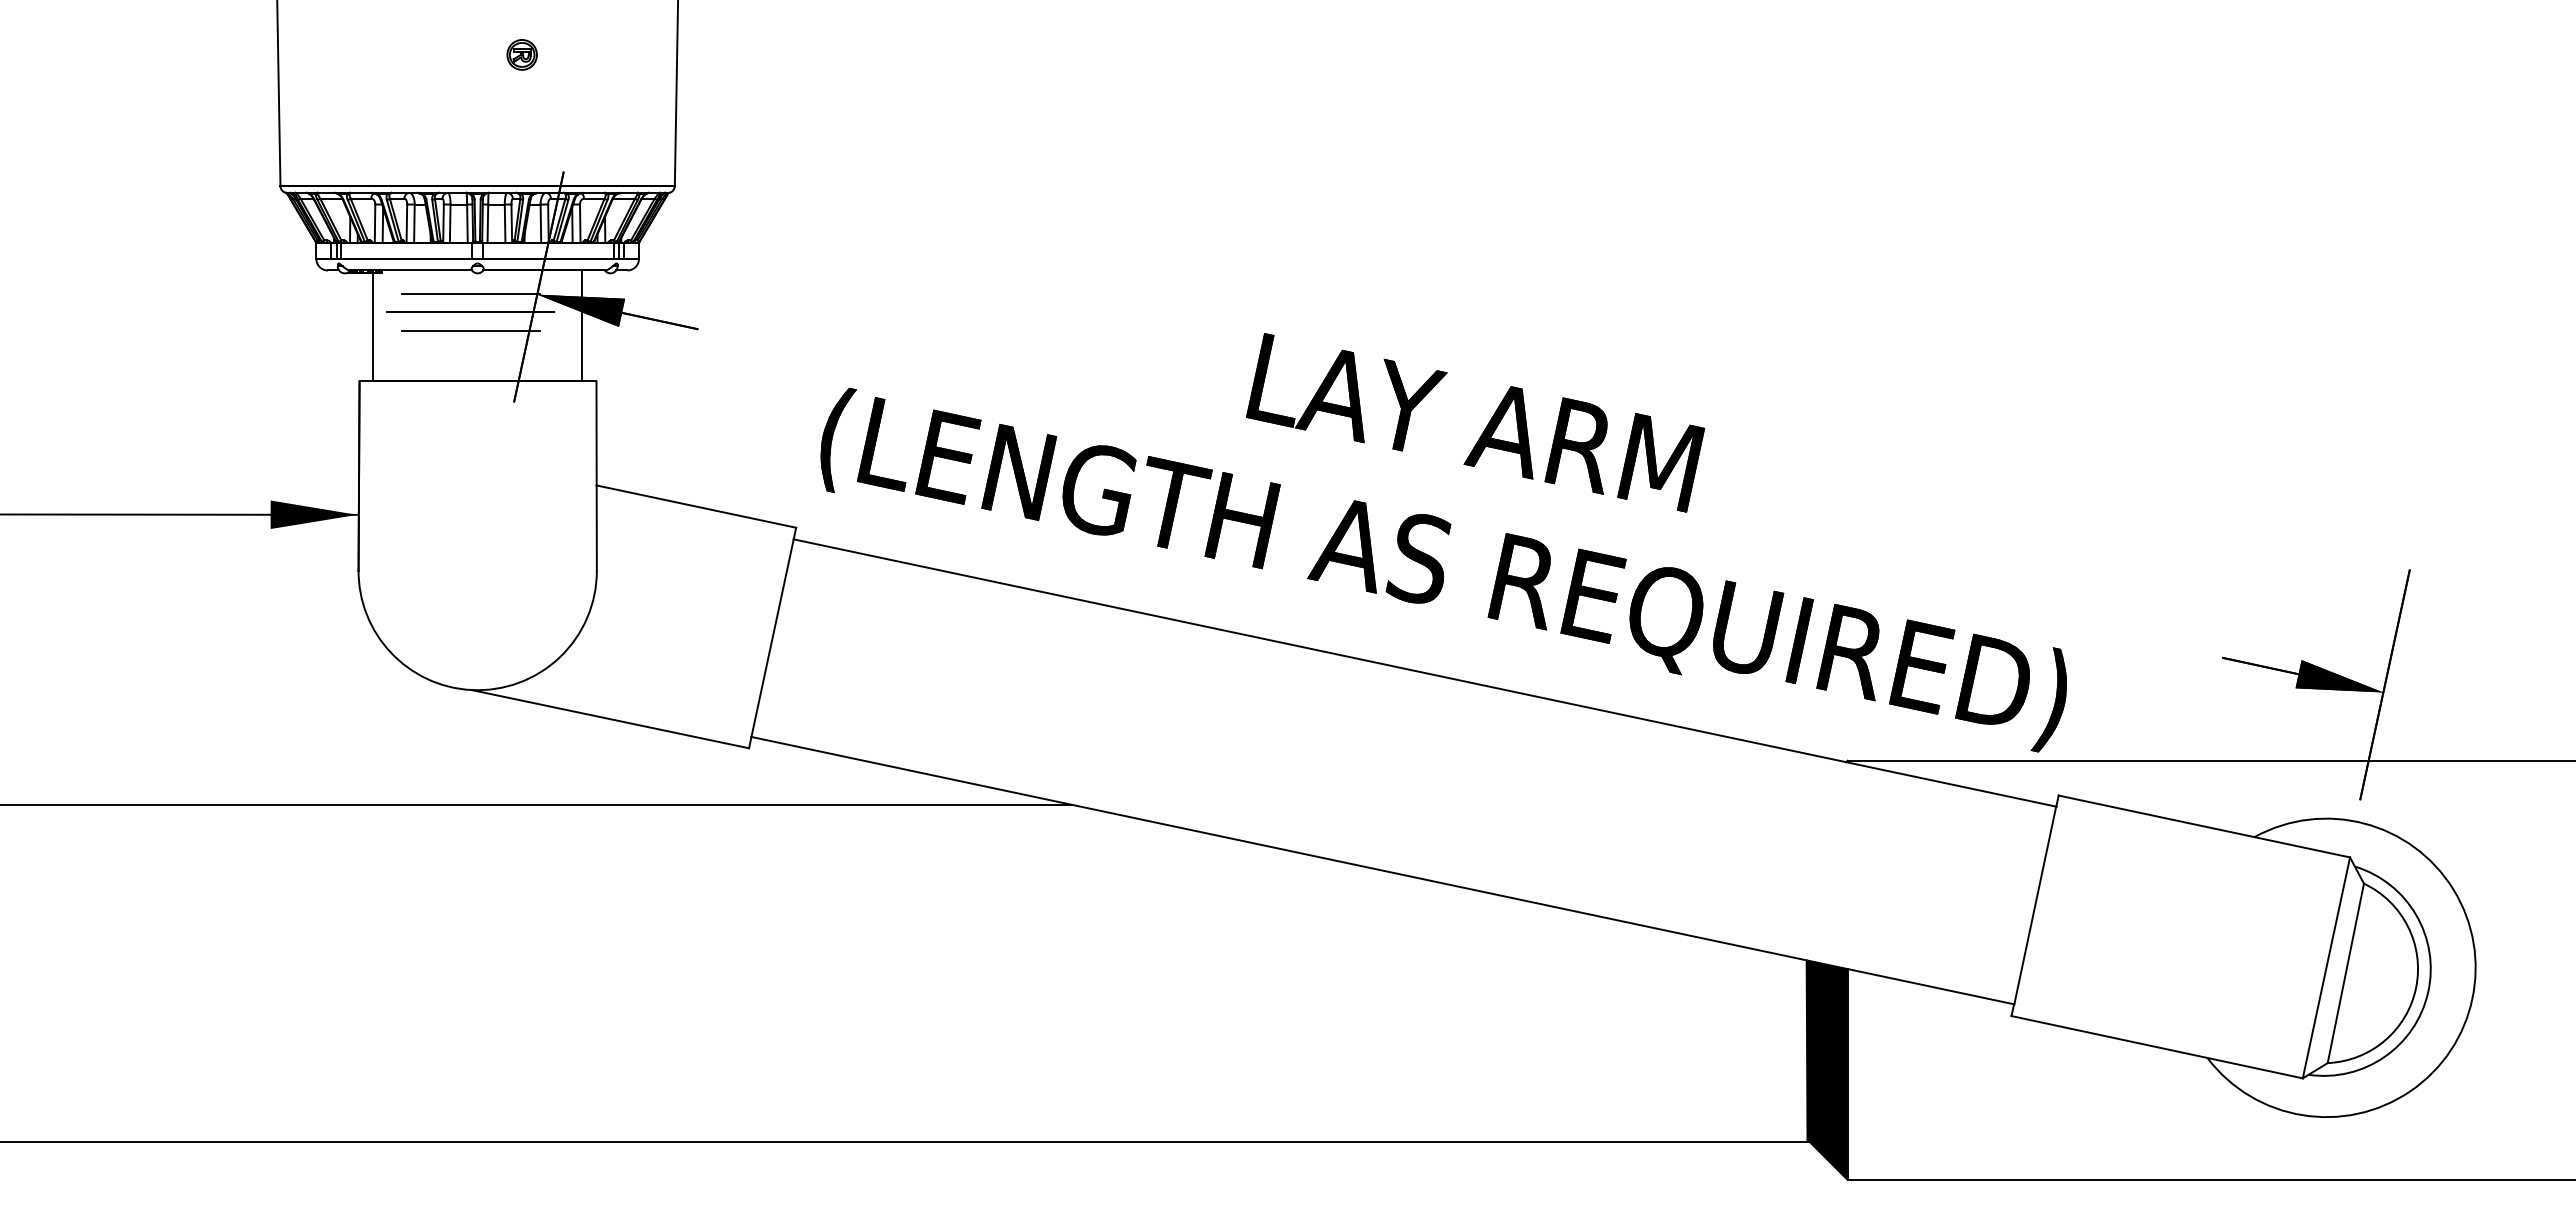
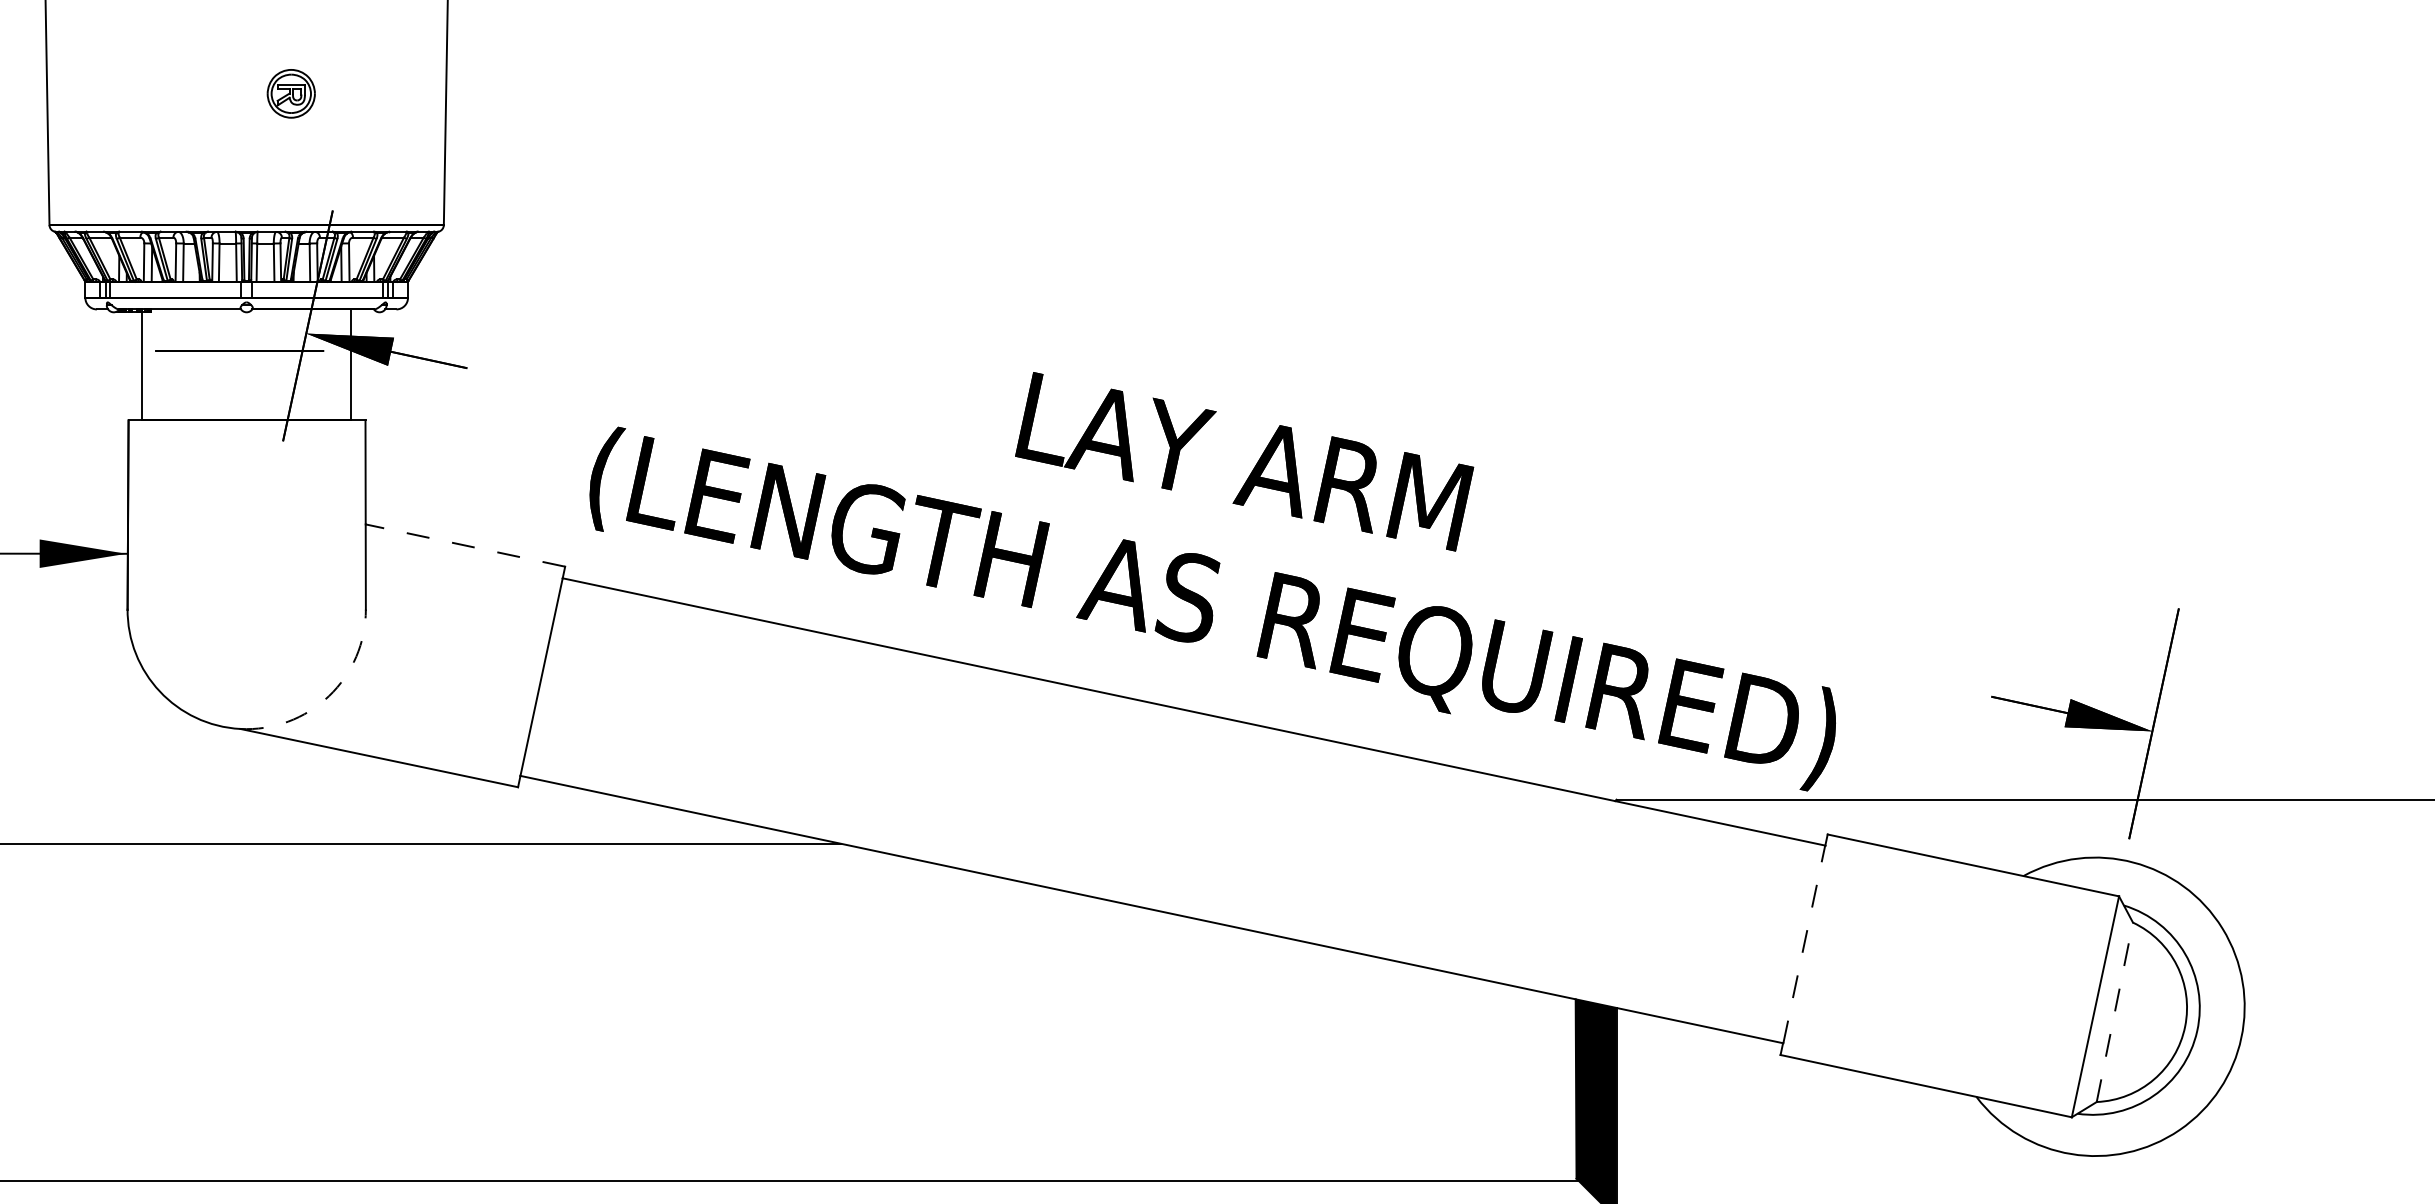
part: (521, 54) -> (290, 93), size x1.6
line: (470, 294) -> (239, 333), removed
line: (470, 331) -> (239, 370), removed
line: (696, 506) -> (465, 545), solid -> dashed
arc: (559, 657) -> (328, 696), solid -> dashed
line: (2035, 905) -> (1804, 944), solid -> dashed
line: (2345, 973) -> (2114, 1012), solid -> dashed

